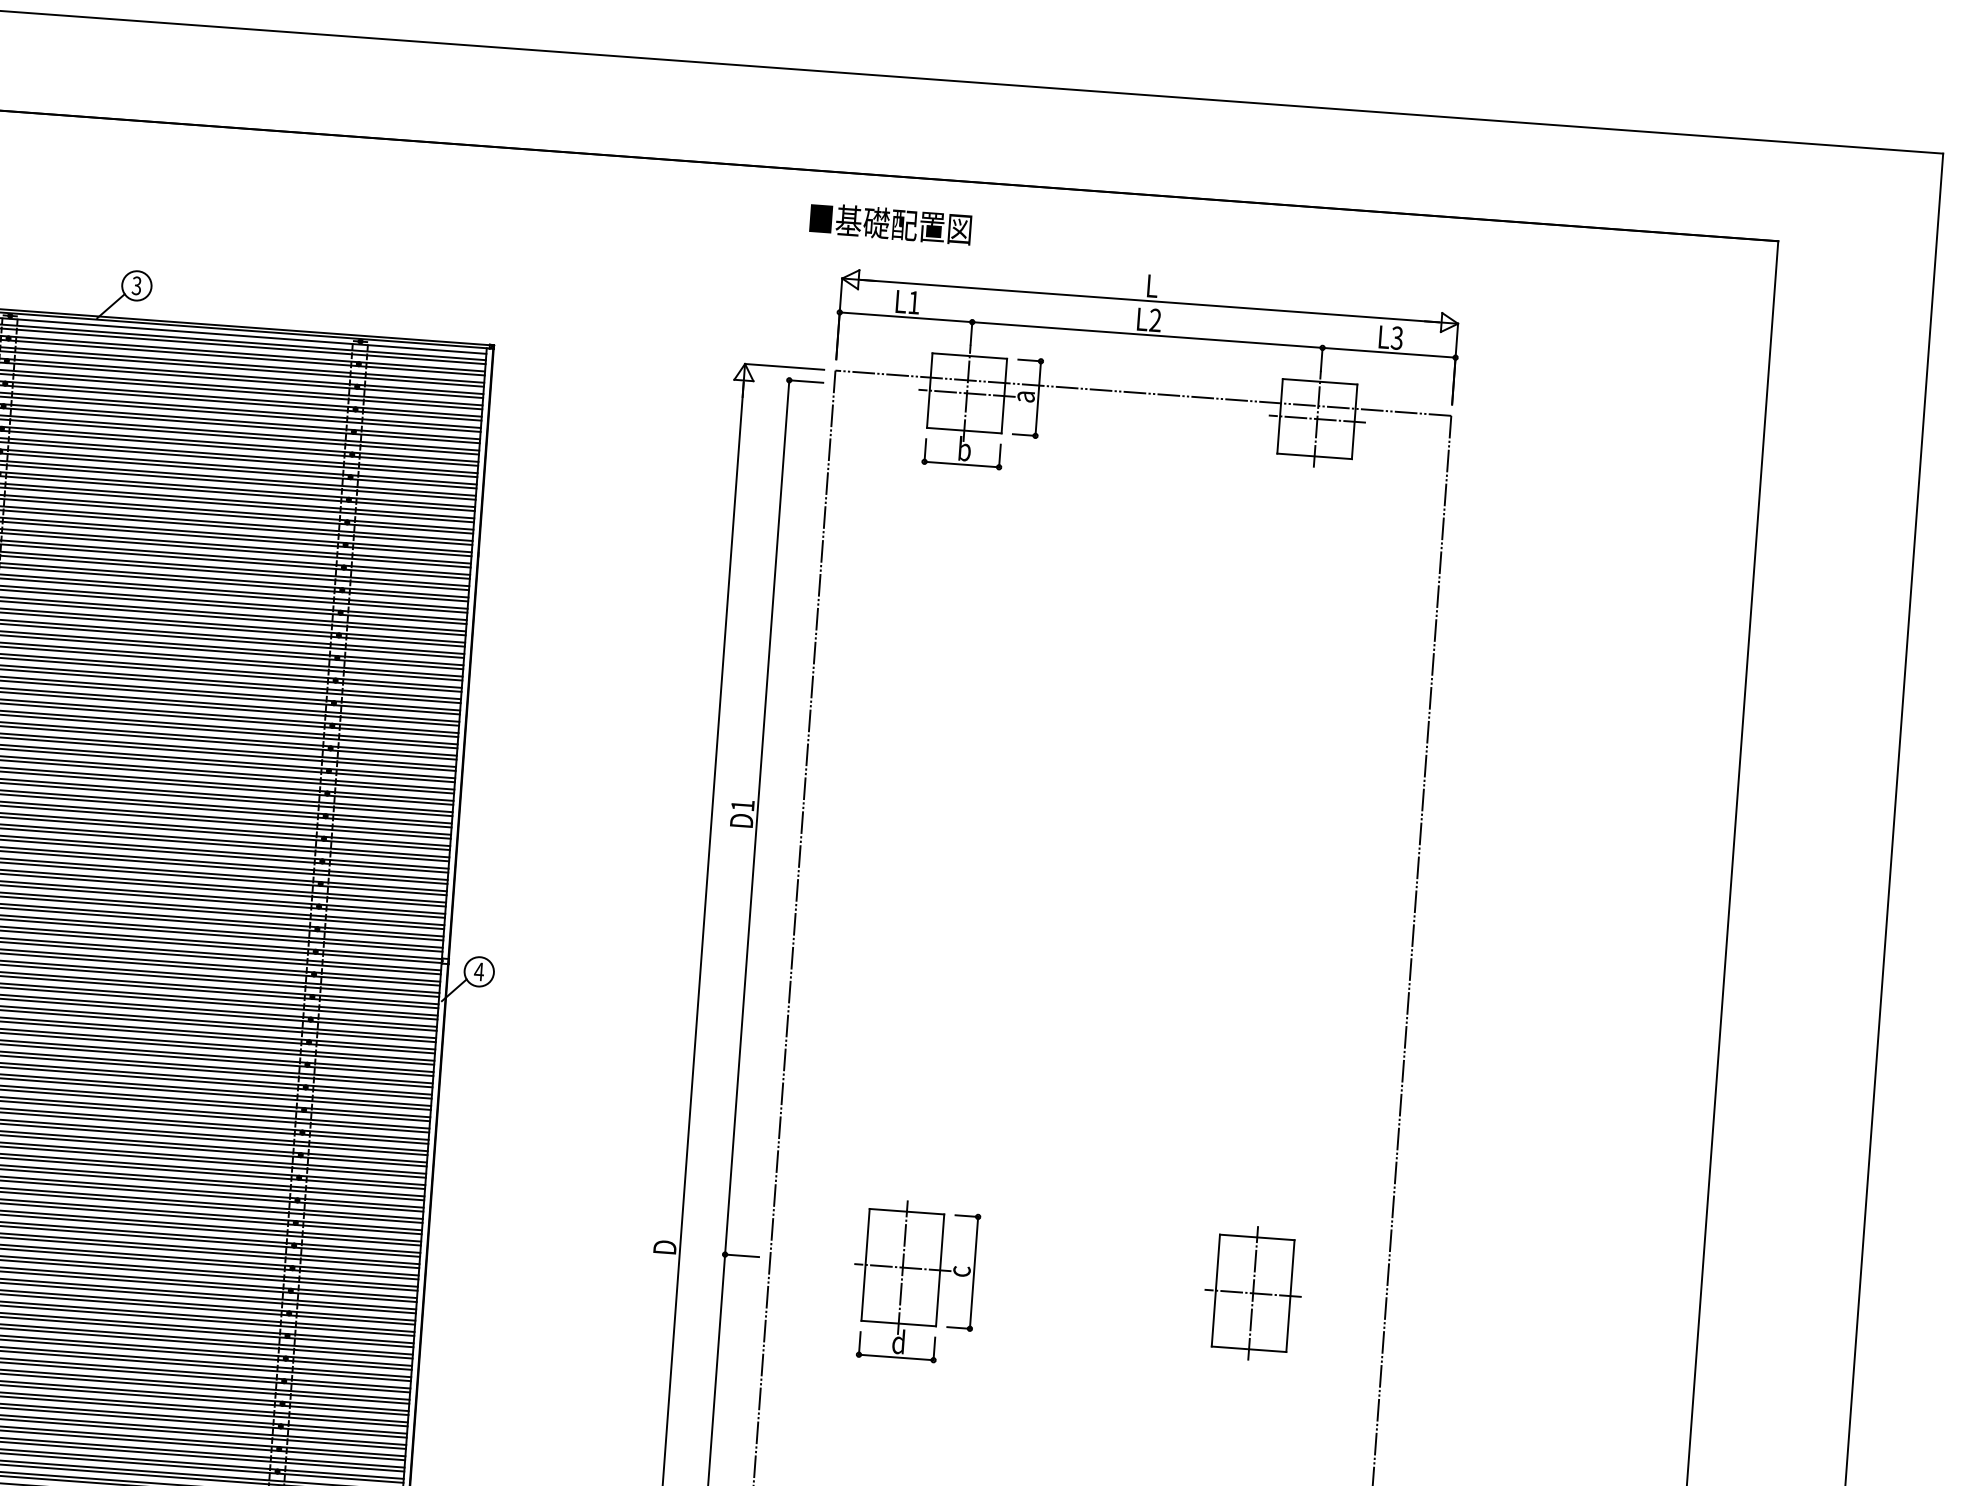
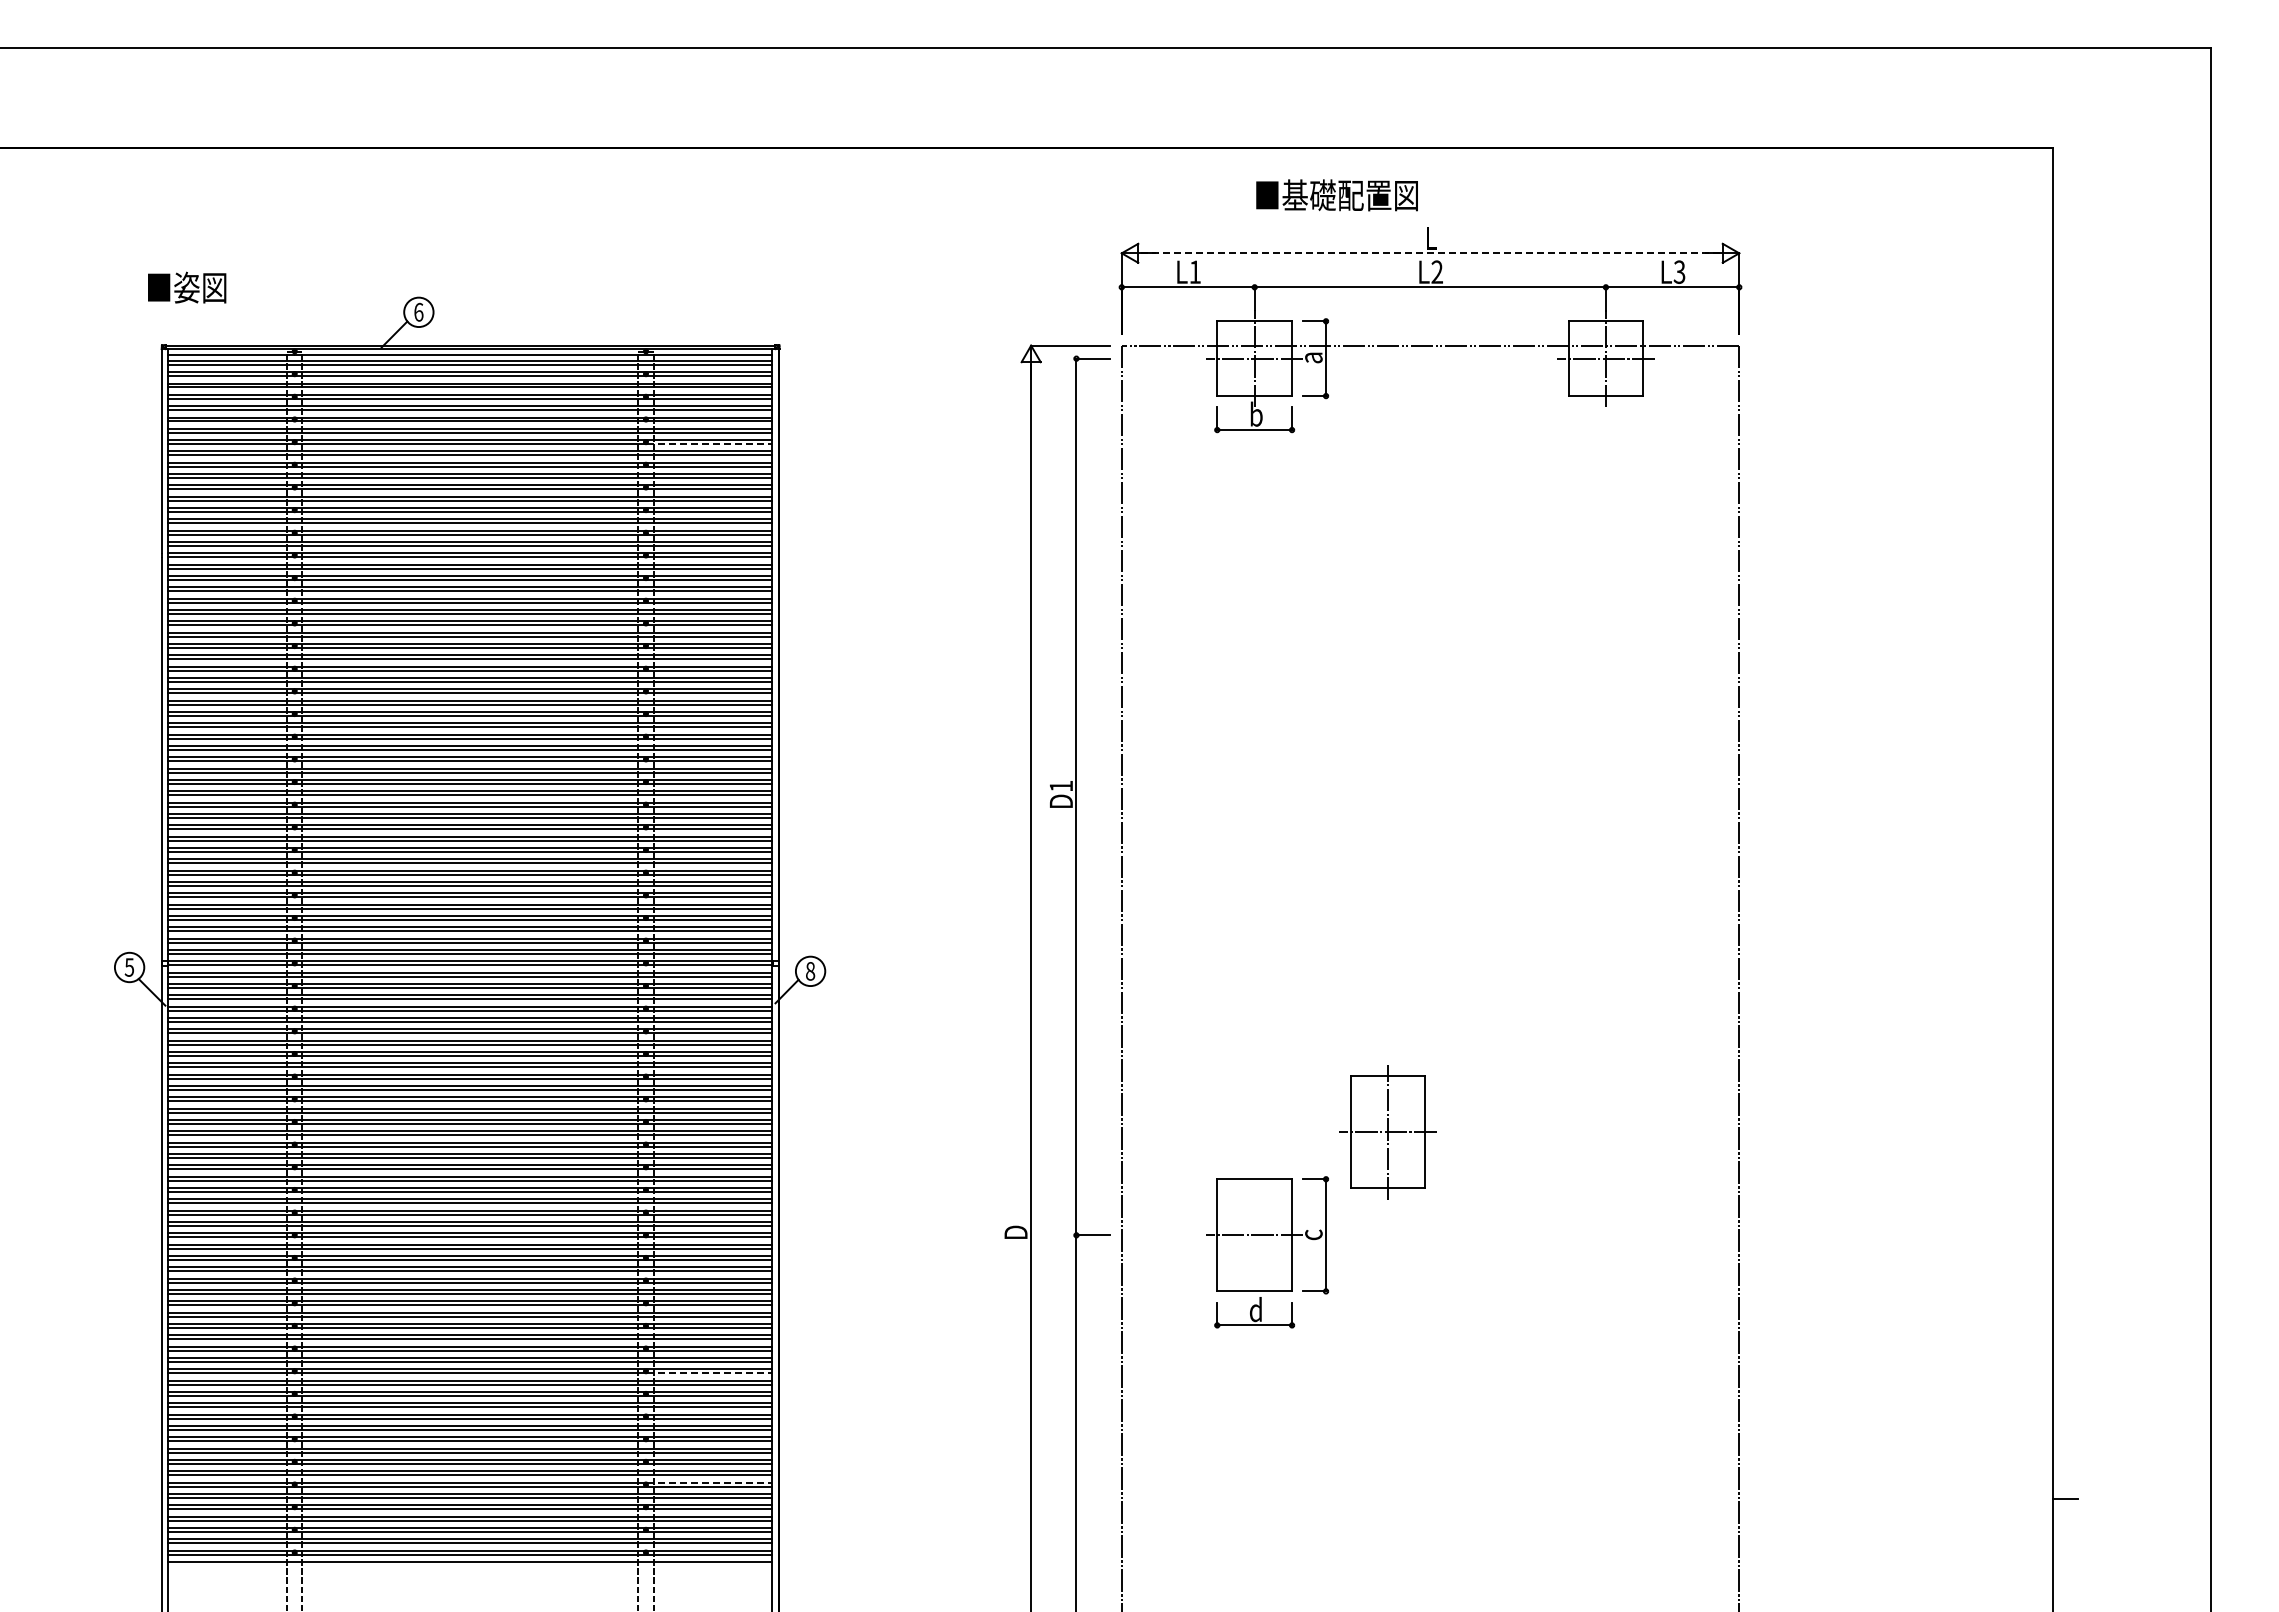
text: (890, 224) -> (1336, 195), moved
text: (136, 285) -> (418, 311), 3 -> 6
line: (1150, 301) -> (1430, 253), solid -> dashed
line: (417, 438) -> (709, 444), solid -> dashed
text: (479, 971) -> (810, 971), 4 -> 8
line: (902, 1266) -> (1254, 1234), removed
part: (1252, 1293) -> (1387, 1132), moved
line: (349, 1365) -> (709, 1373), solid -> dashed
line: (341, 1474) -> (709, 1482), solid -> dashed

